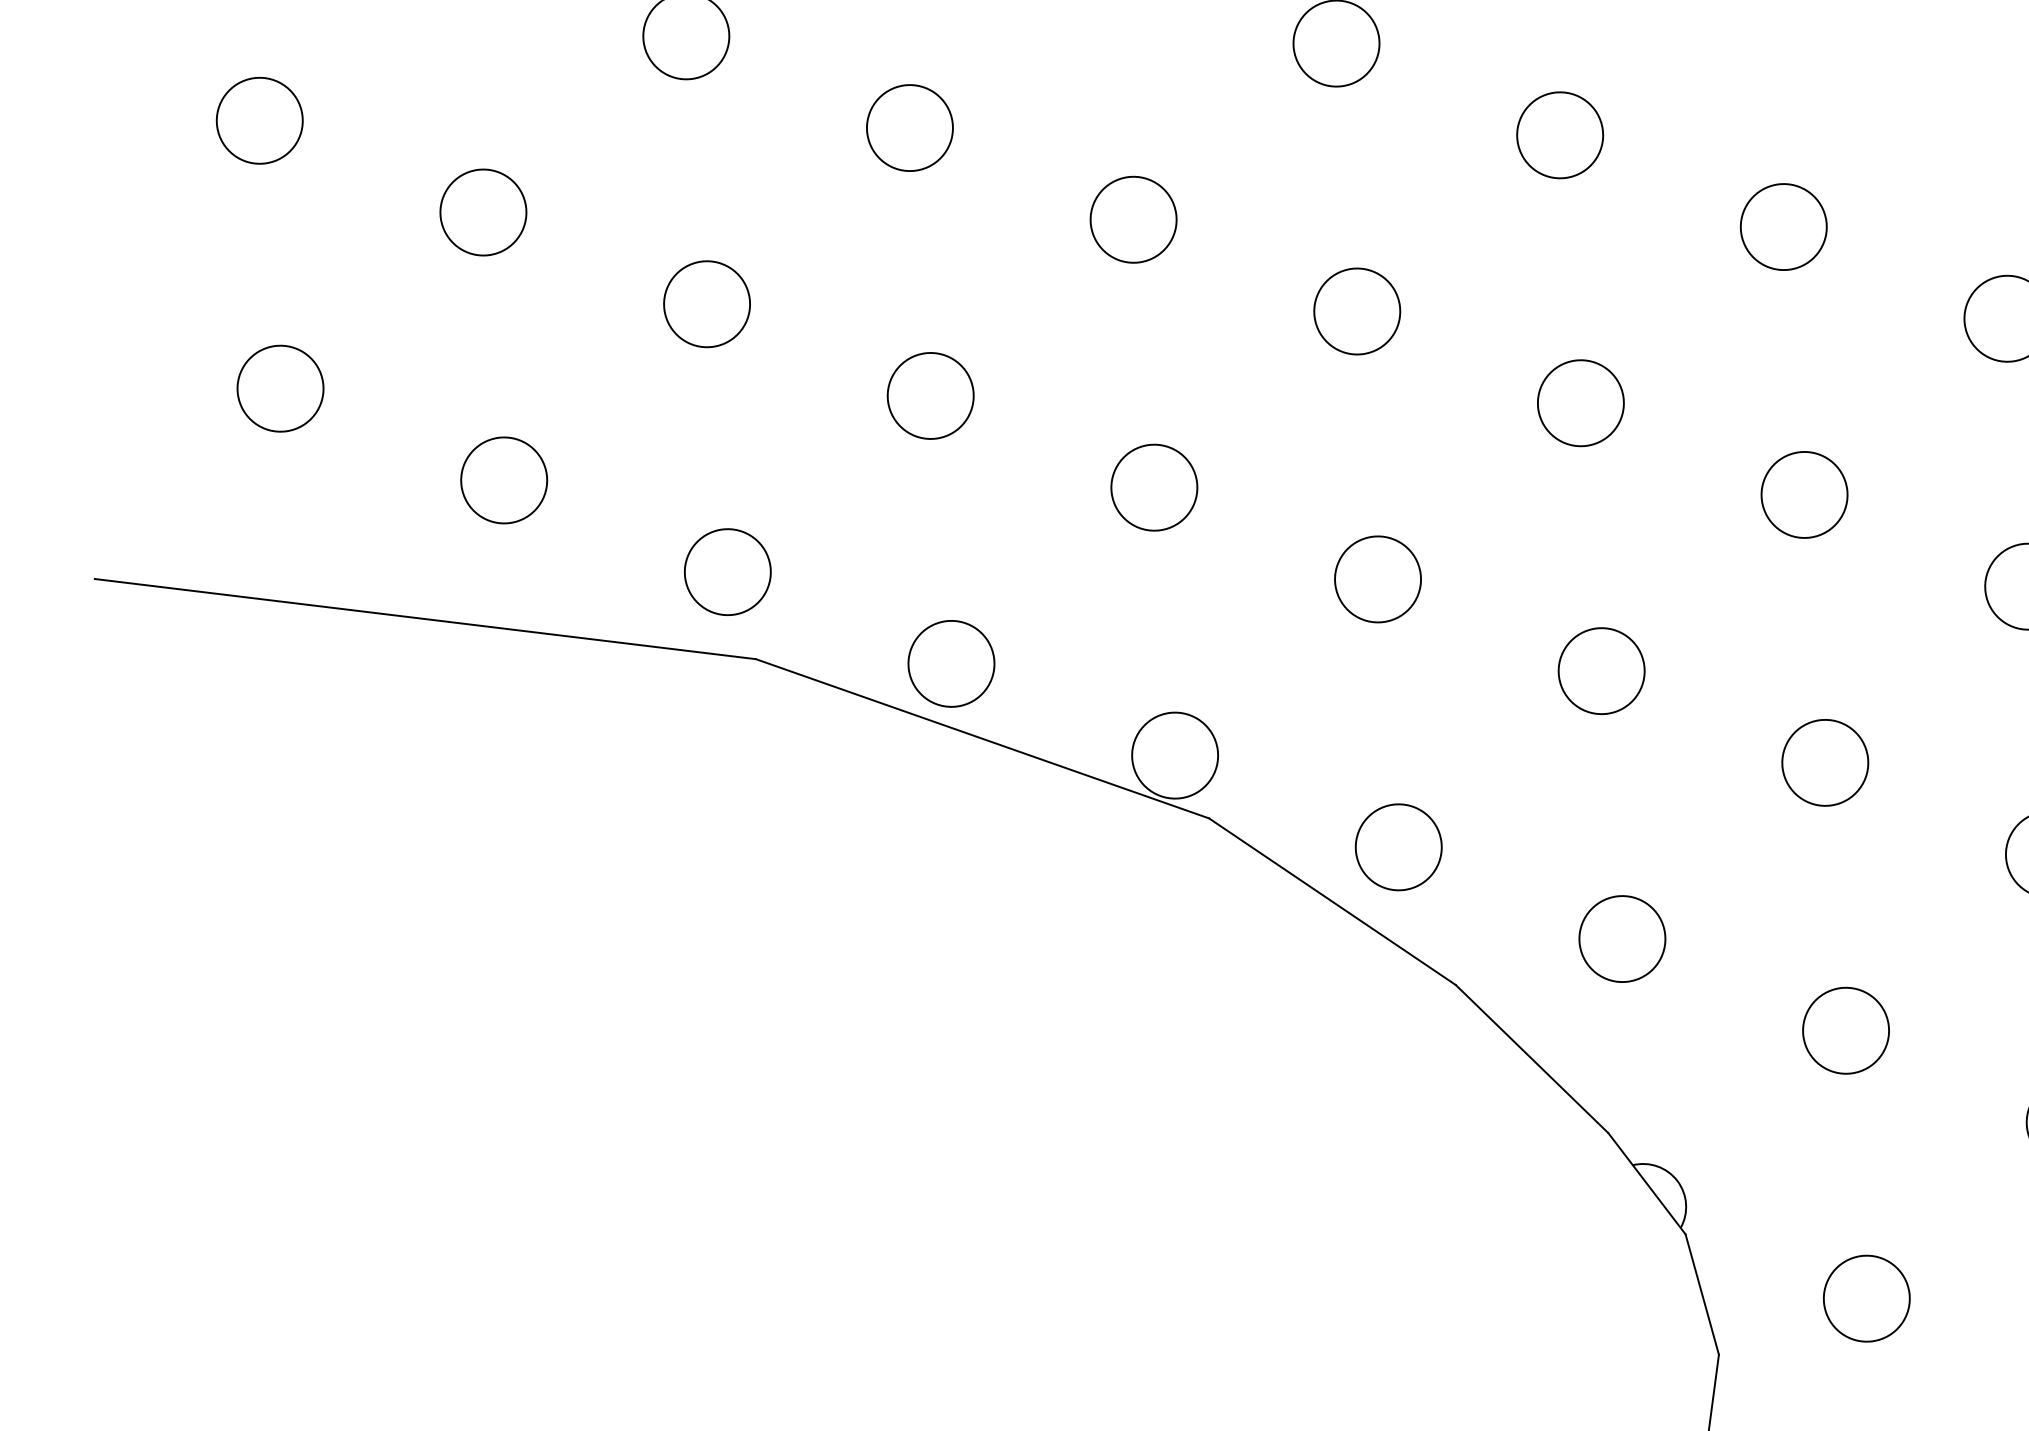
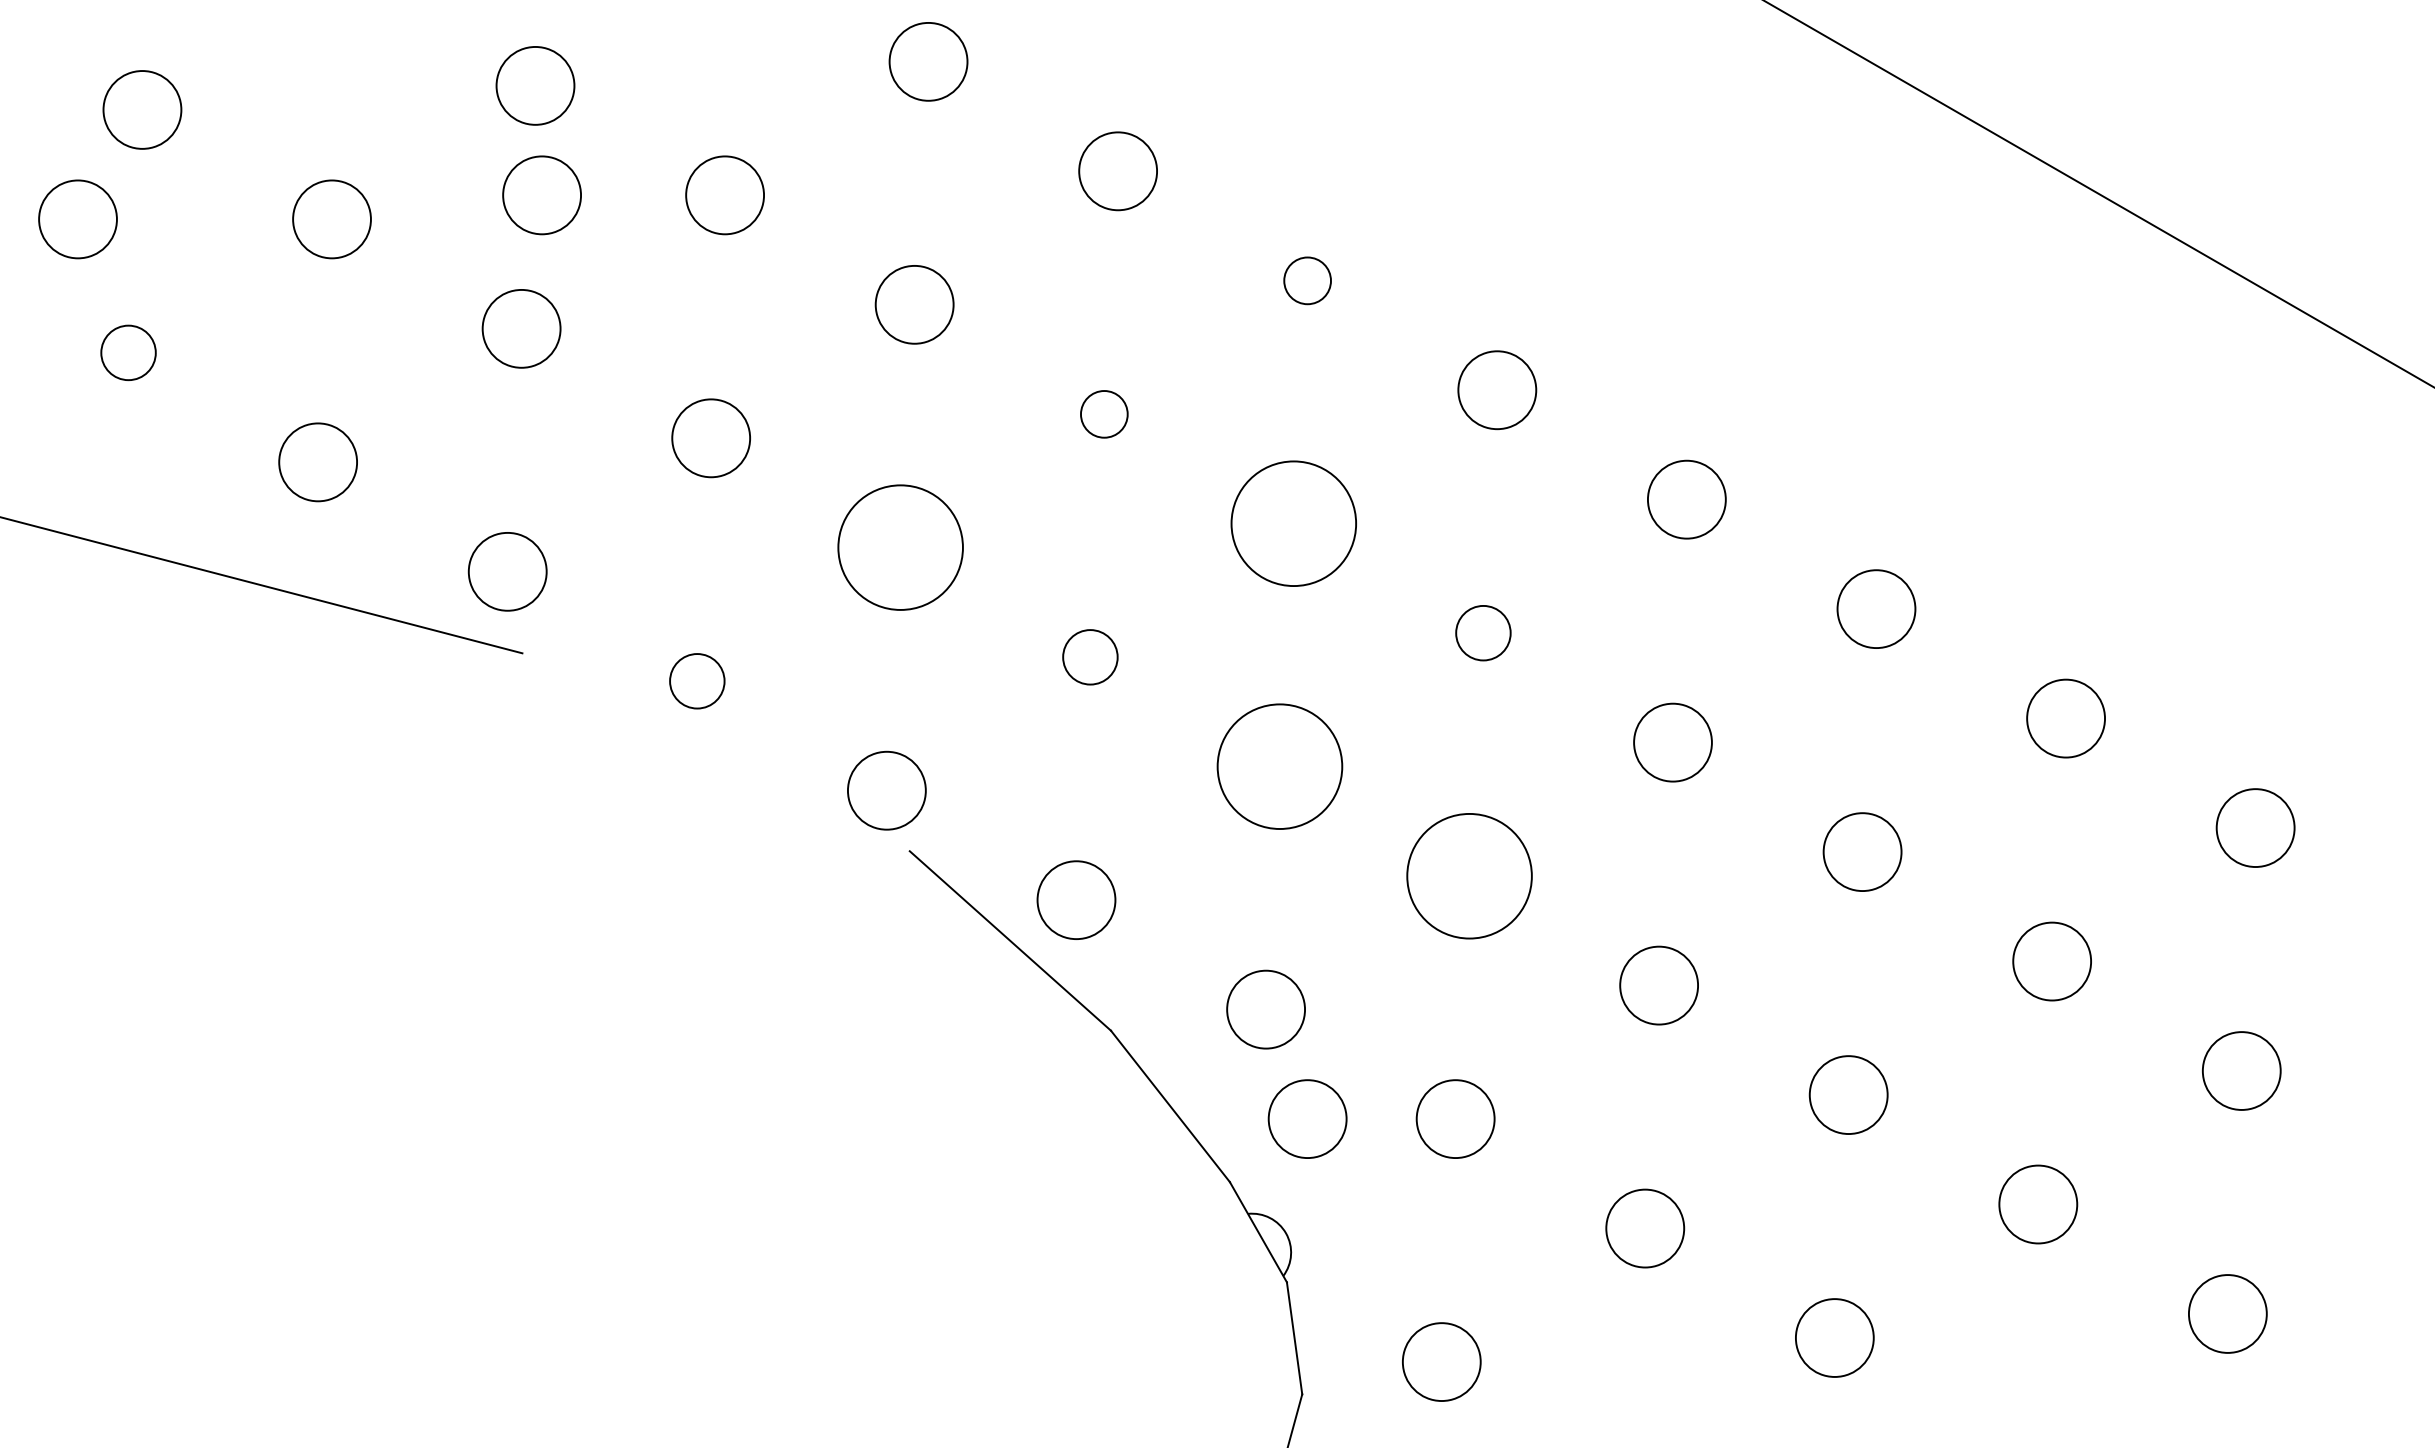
circle: (1559, 135) -> (1307, 280), size x0.6
circle: (709, 155) -> (541, 195), added
circle: (204, 250) -> (77, 219), added
circle: (1357, 311) -> (1104, 414), size x0.6
circle: (280, 388) -> (128, 352), size x0.7
circle: (1580, 403) -> (1293, 523), size x1.6
circle: (1154, 487) -> (900, 547), size x1.6
circle: (1804, 495) -> (1483, 633), size x0.7
circle: (1378, 579) -> (1090, 657), size x0.7
circle: (951, 664) -> (697, 681), size x0.7
circle: (1601, 671) -> (1279, 766), size x1.6
line: (981, 739) -> (715, 752), removed
circle: (1825, 762) -> (1469, 875), size x1.6
circle: (1683, 1052) -> (1307, 1118), added

